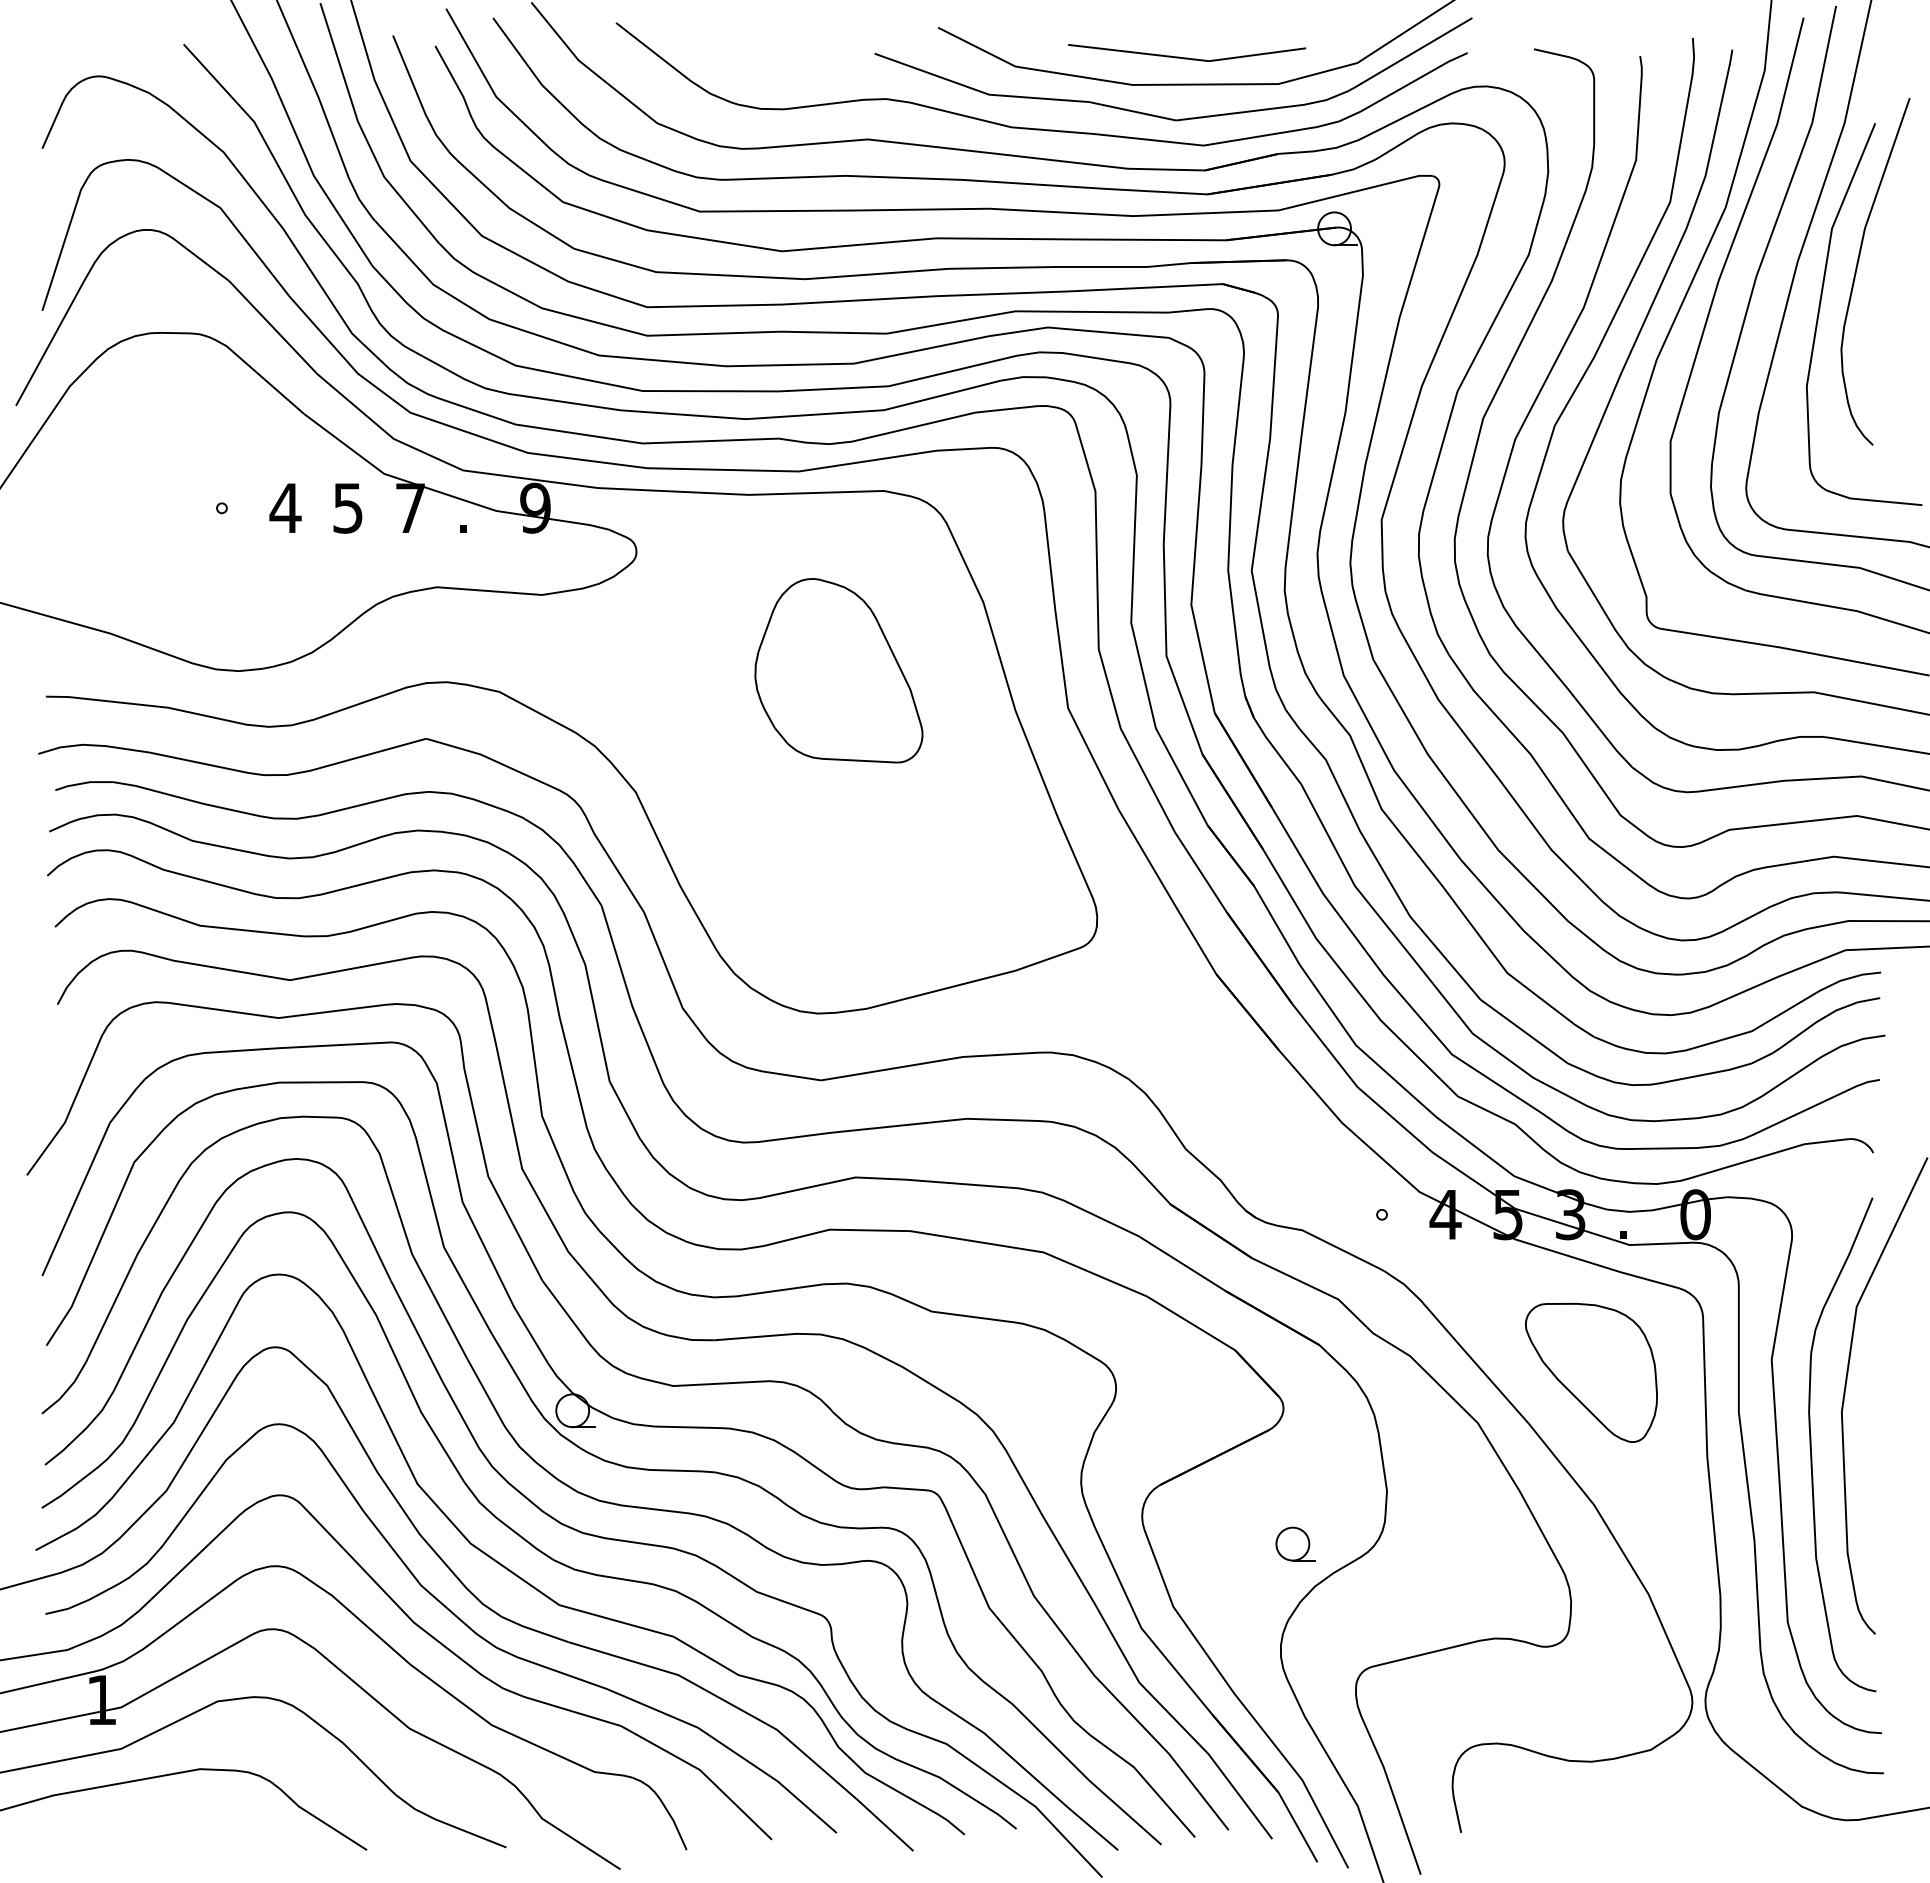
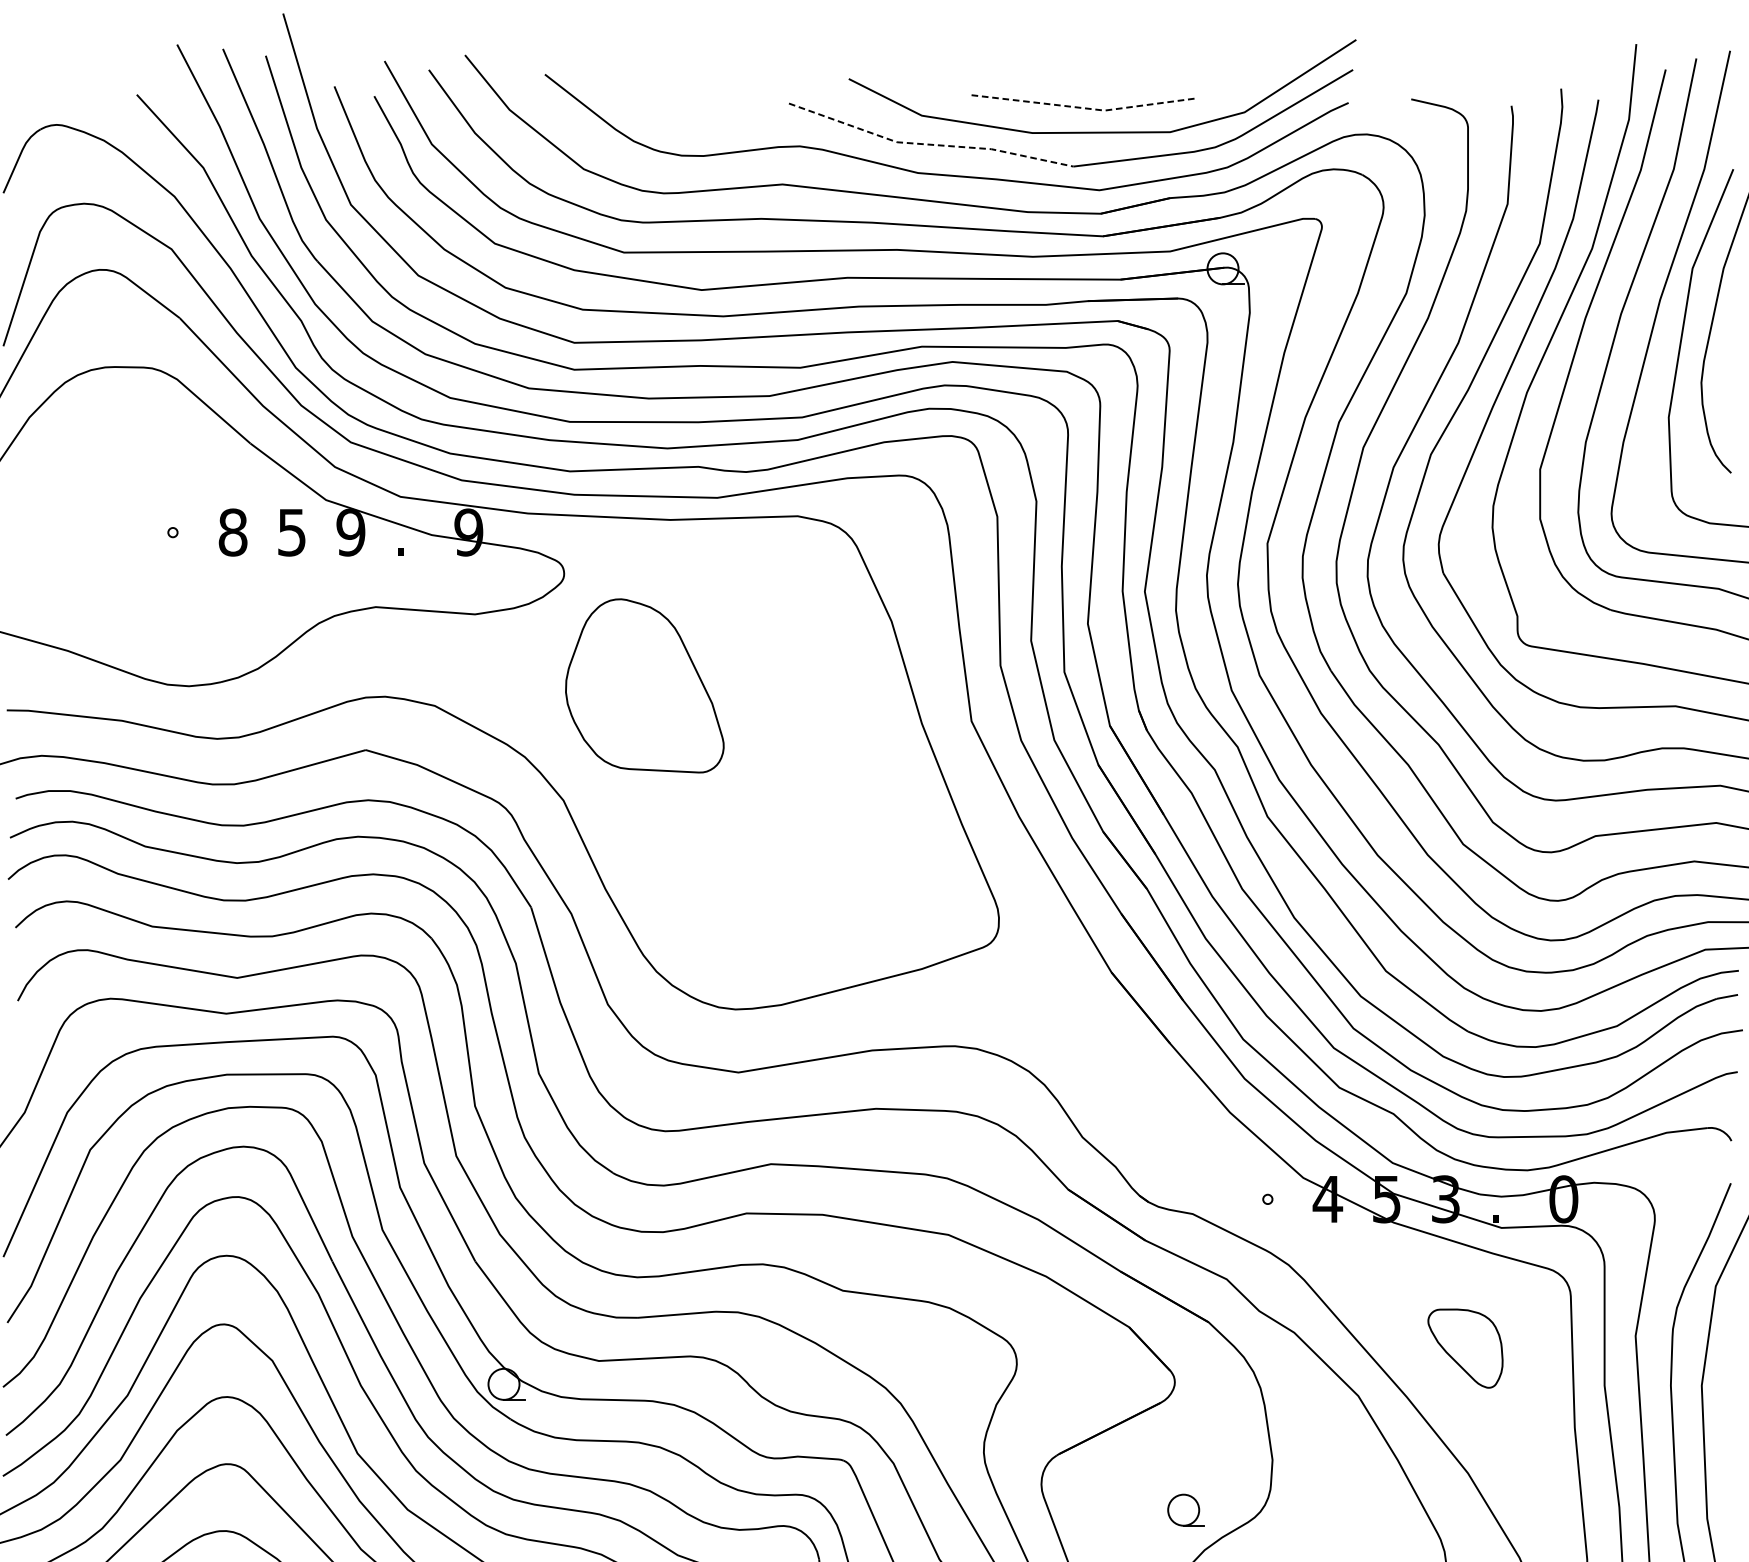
line: (1188, 58) -> (1085, 108), solid -> dashed
line: (1022, 97) -> (928, 144), solid -> dashed
text: (285, 507) -> (232, 531), 4 -> 8
text: (410, 508) -> (350, 532), 7 -> 9
part: (838, 670) -> (644, 685), moved
part: (1591, 1372) -> (1465, 1348), size x0.6

